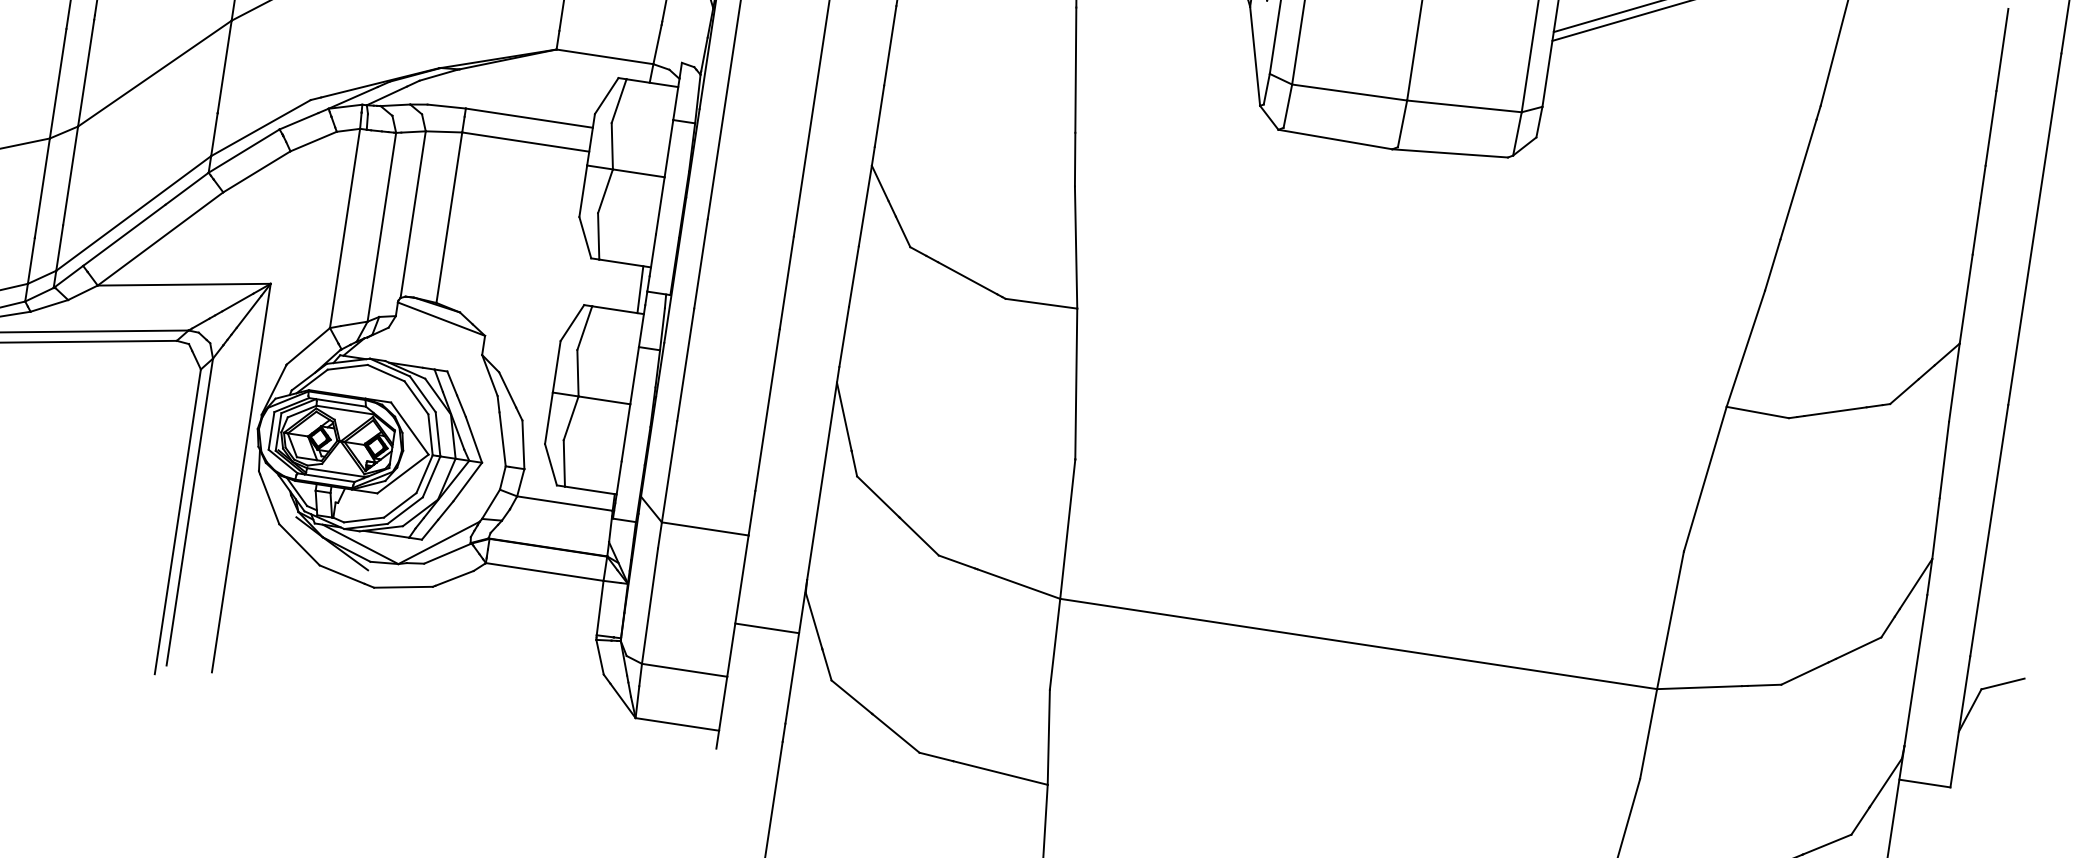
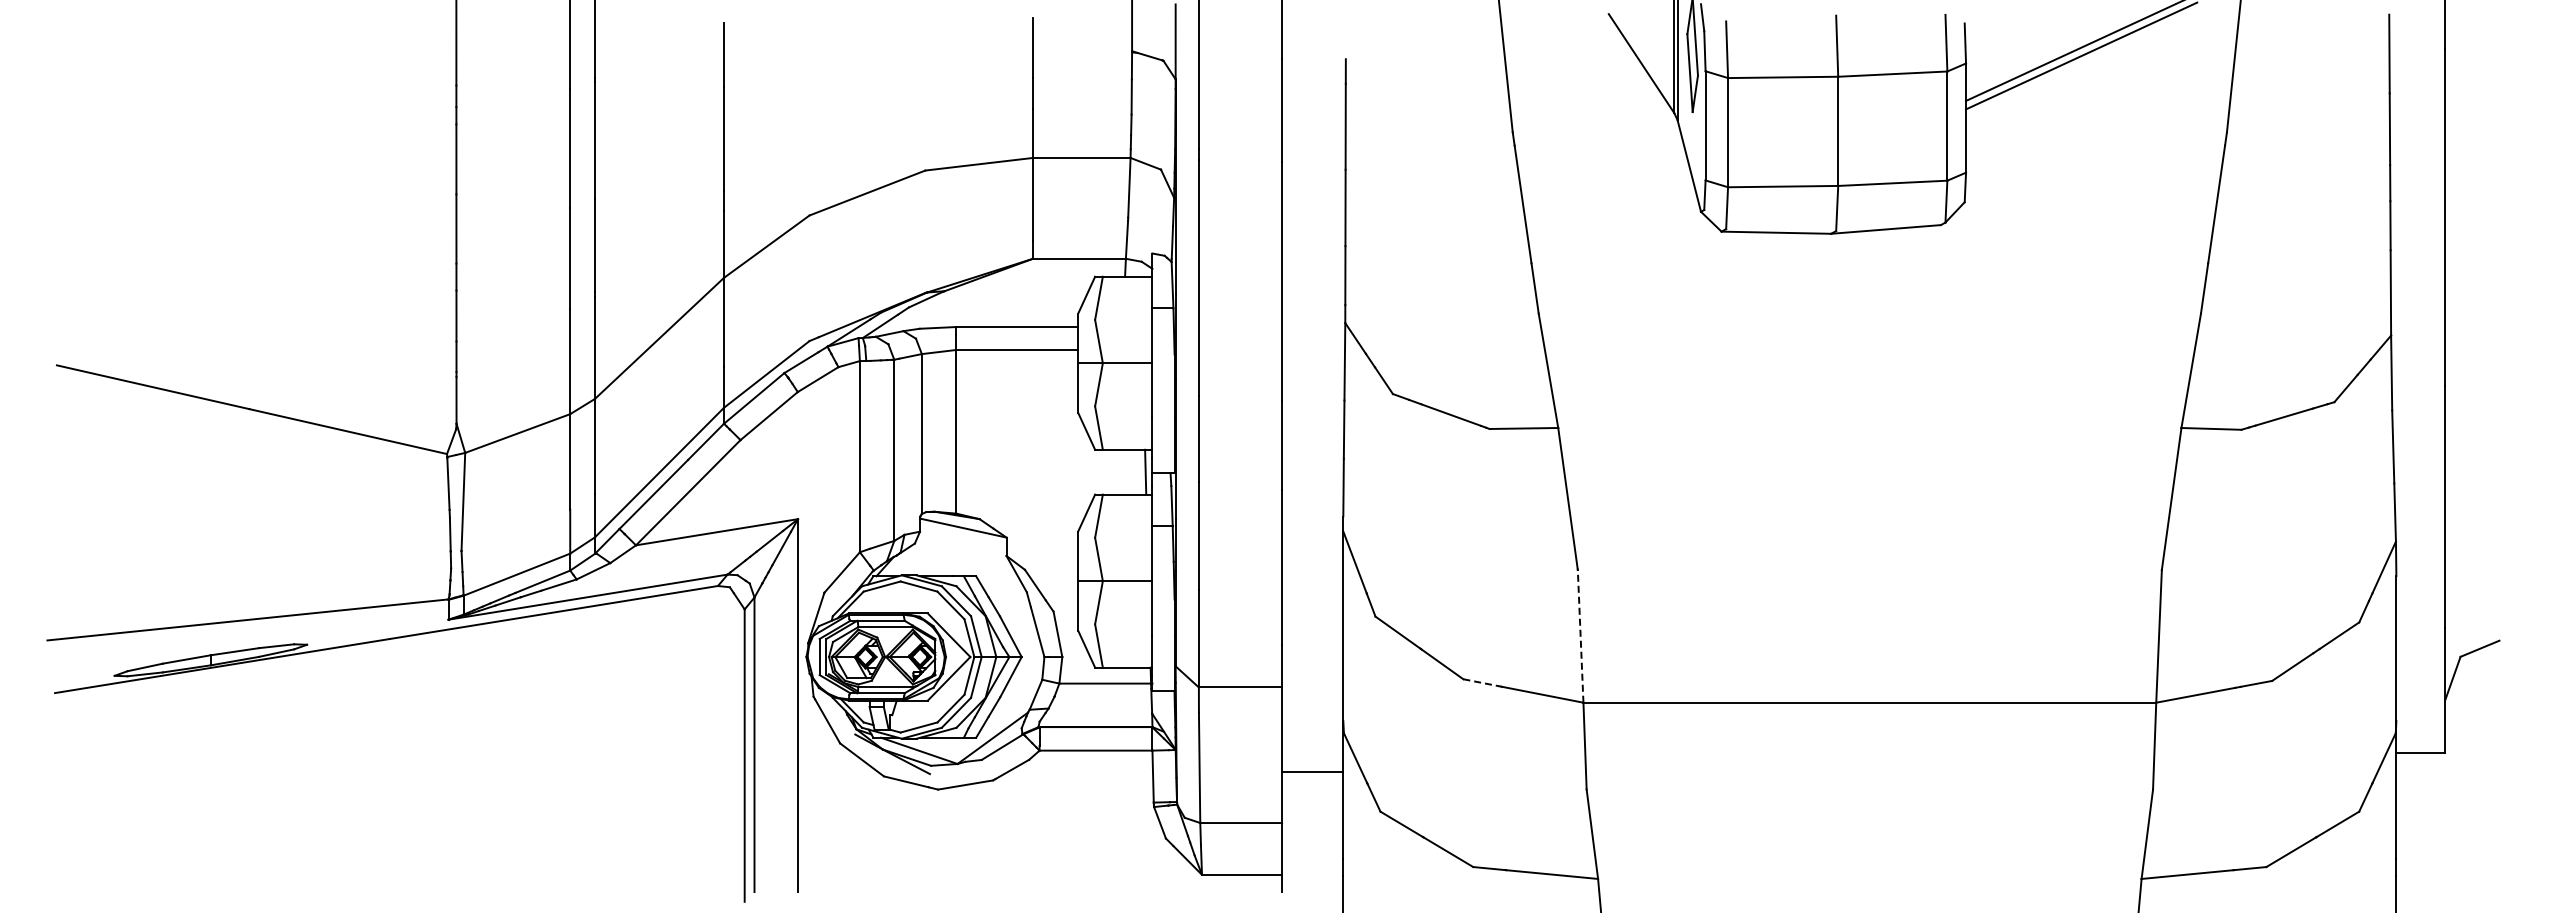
line: (1067, 528) -> (1580, 635), solid -> dashed
line: (957, 561) -> (1481, 682), solid -> dashed

